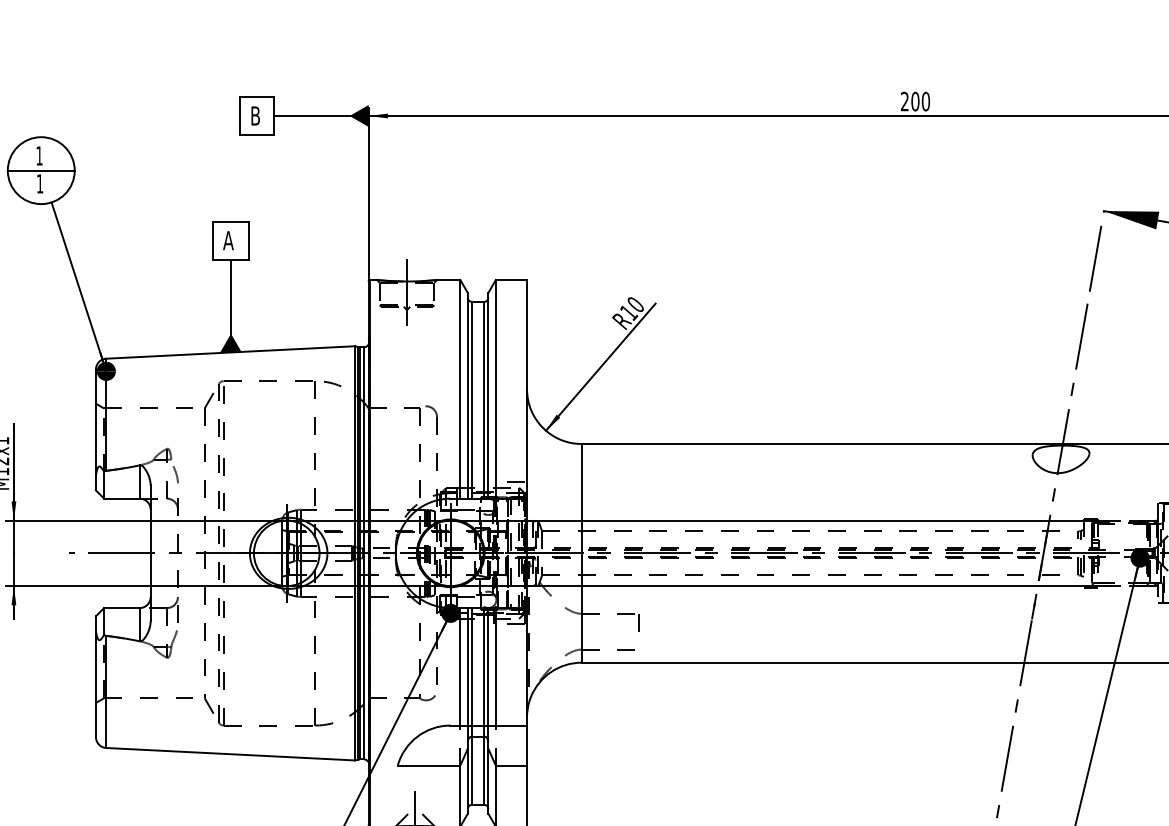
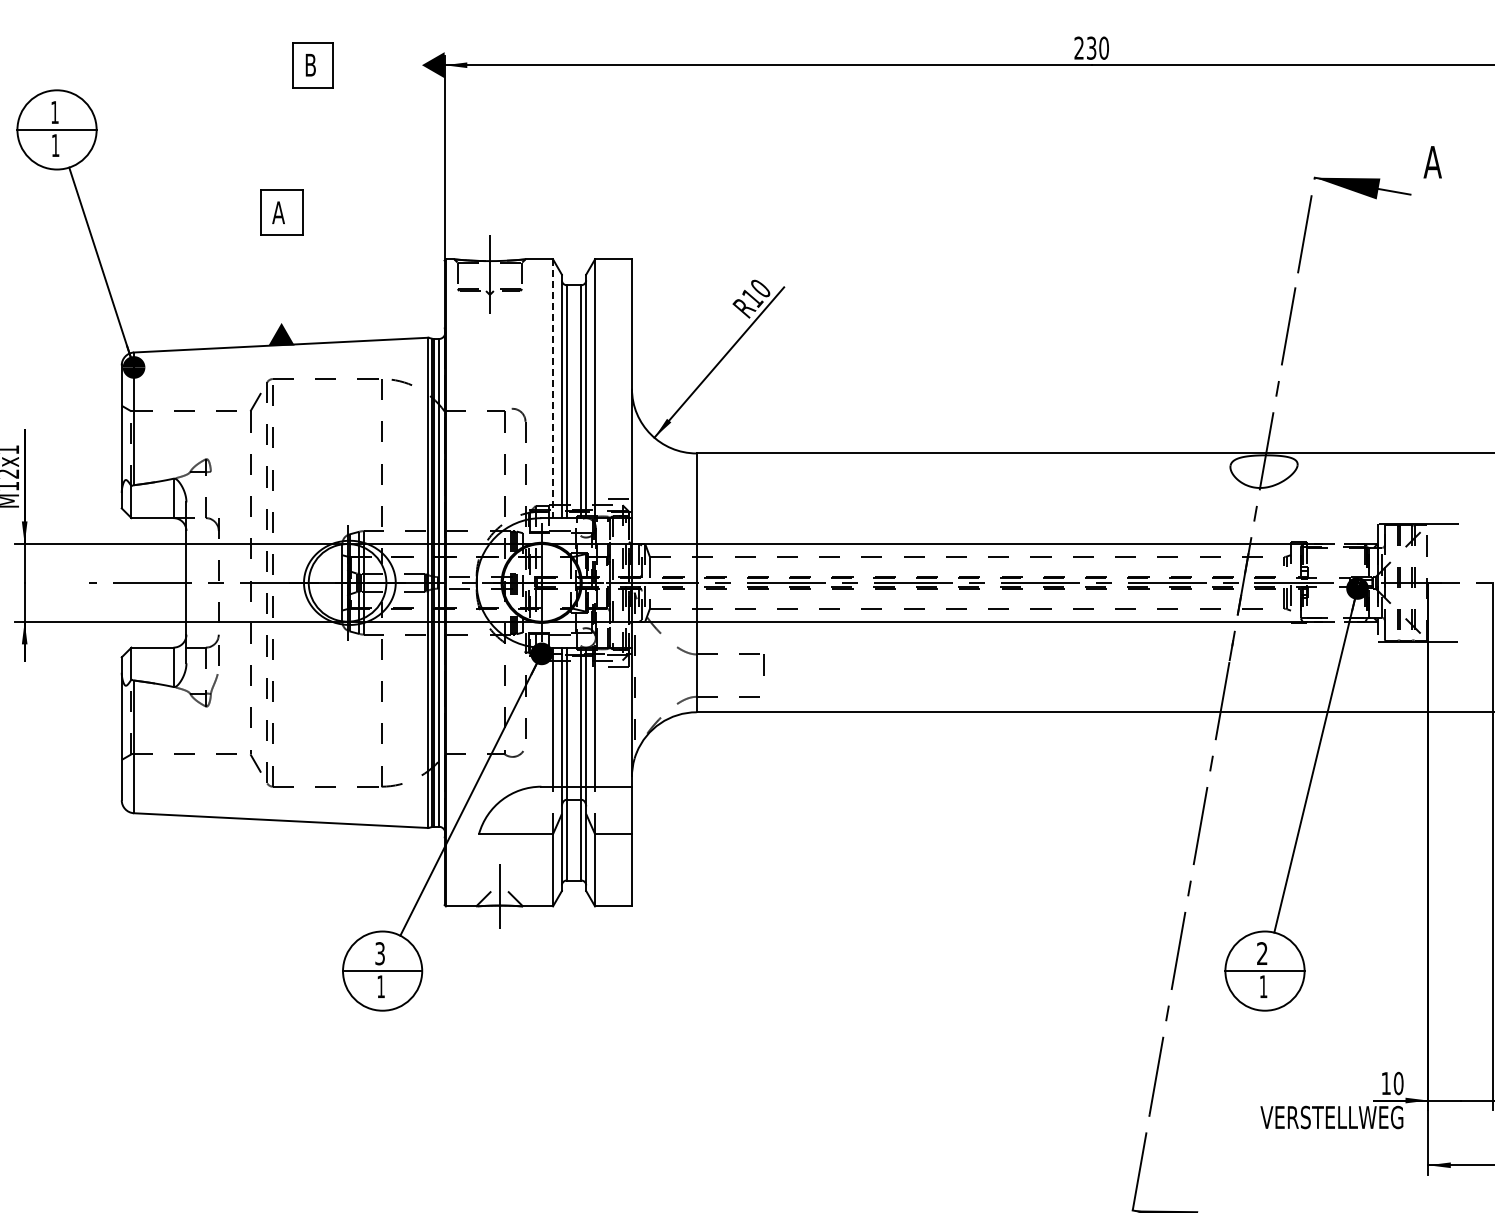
text: (915, 101) -> (1091, 47), 200 -> 230
line: (312, 116) -> (377, 65), removed
line: (230, 296) -> (281, 278), removed
line: (460, 389) -> (553, 389), solid -> dashed
curve: (175, 473) -> (215, 488), removed

